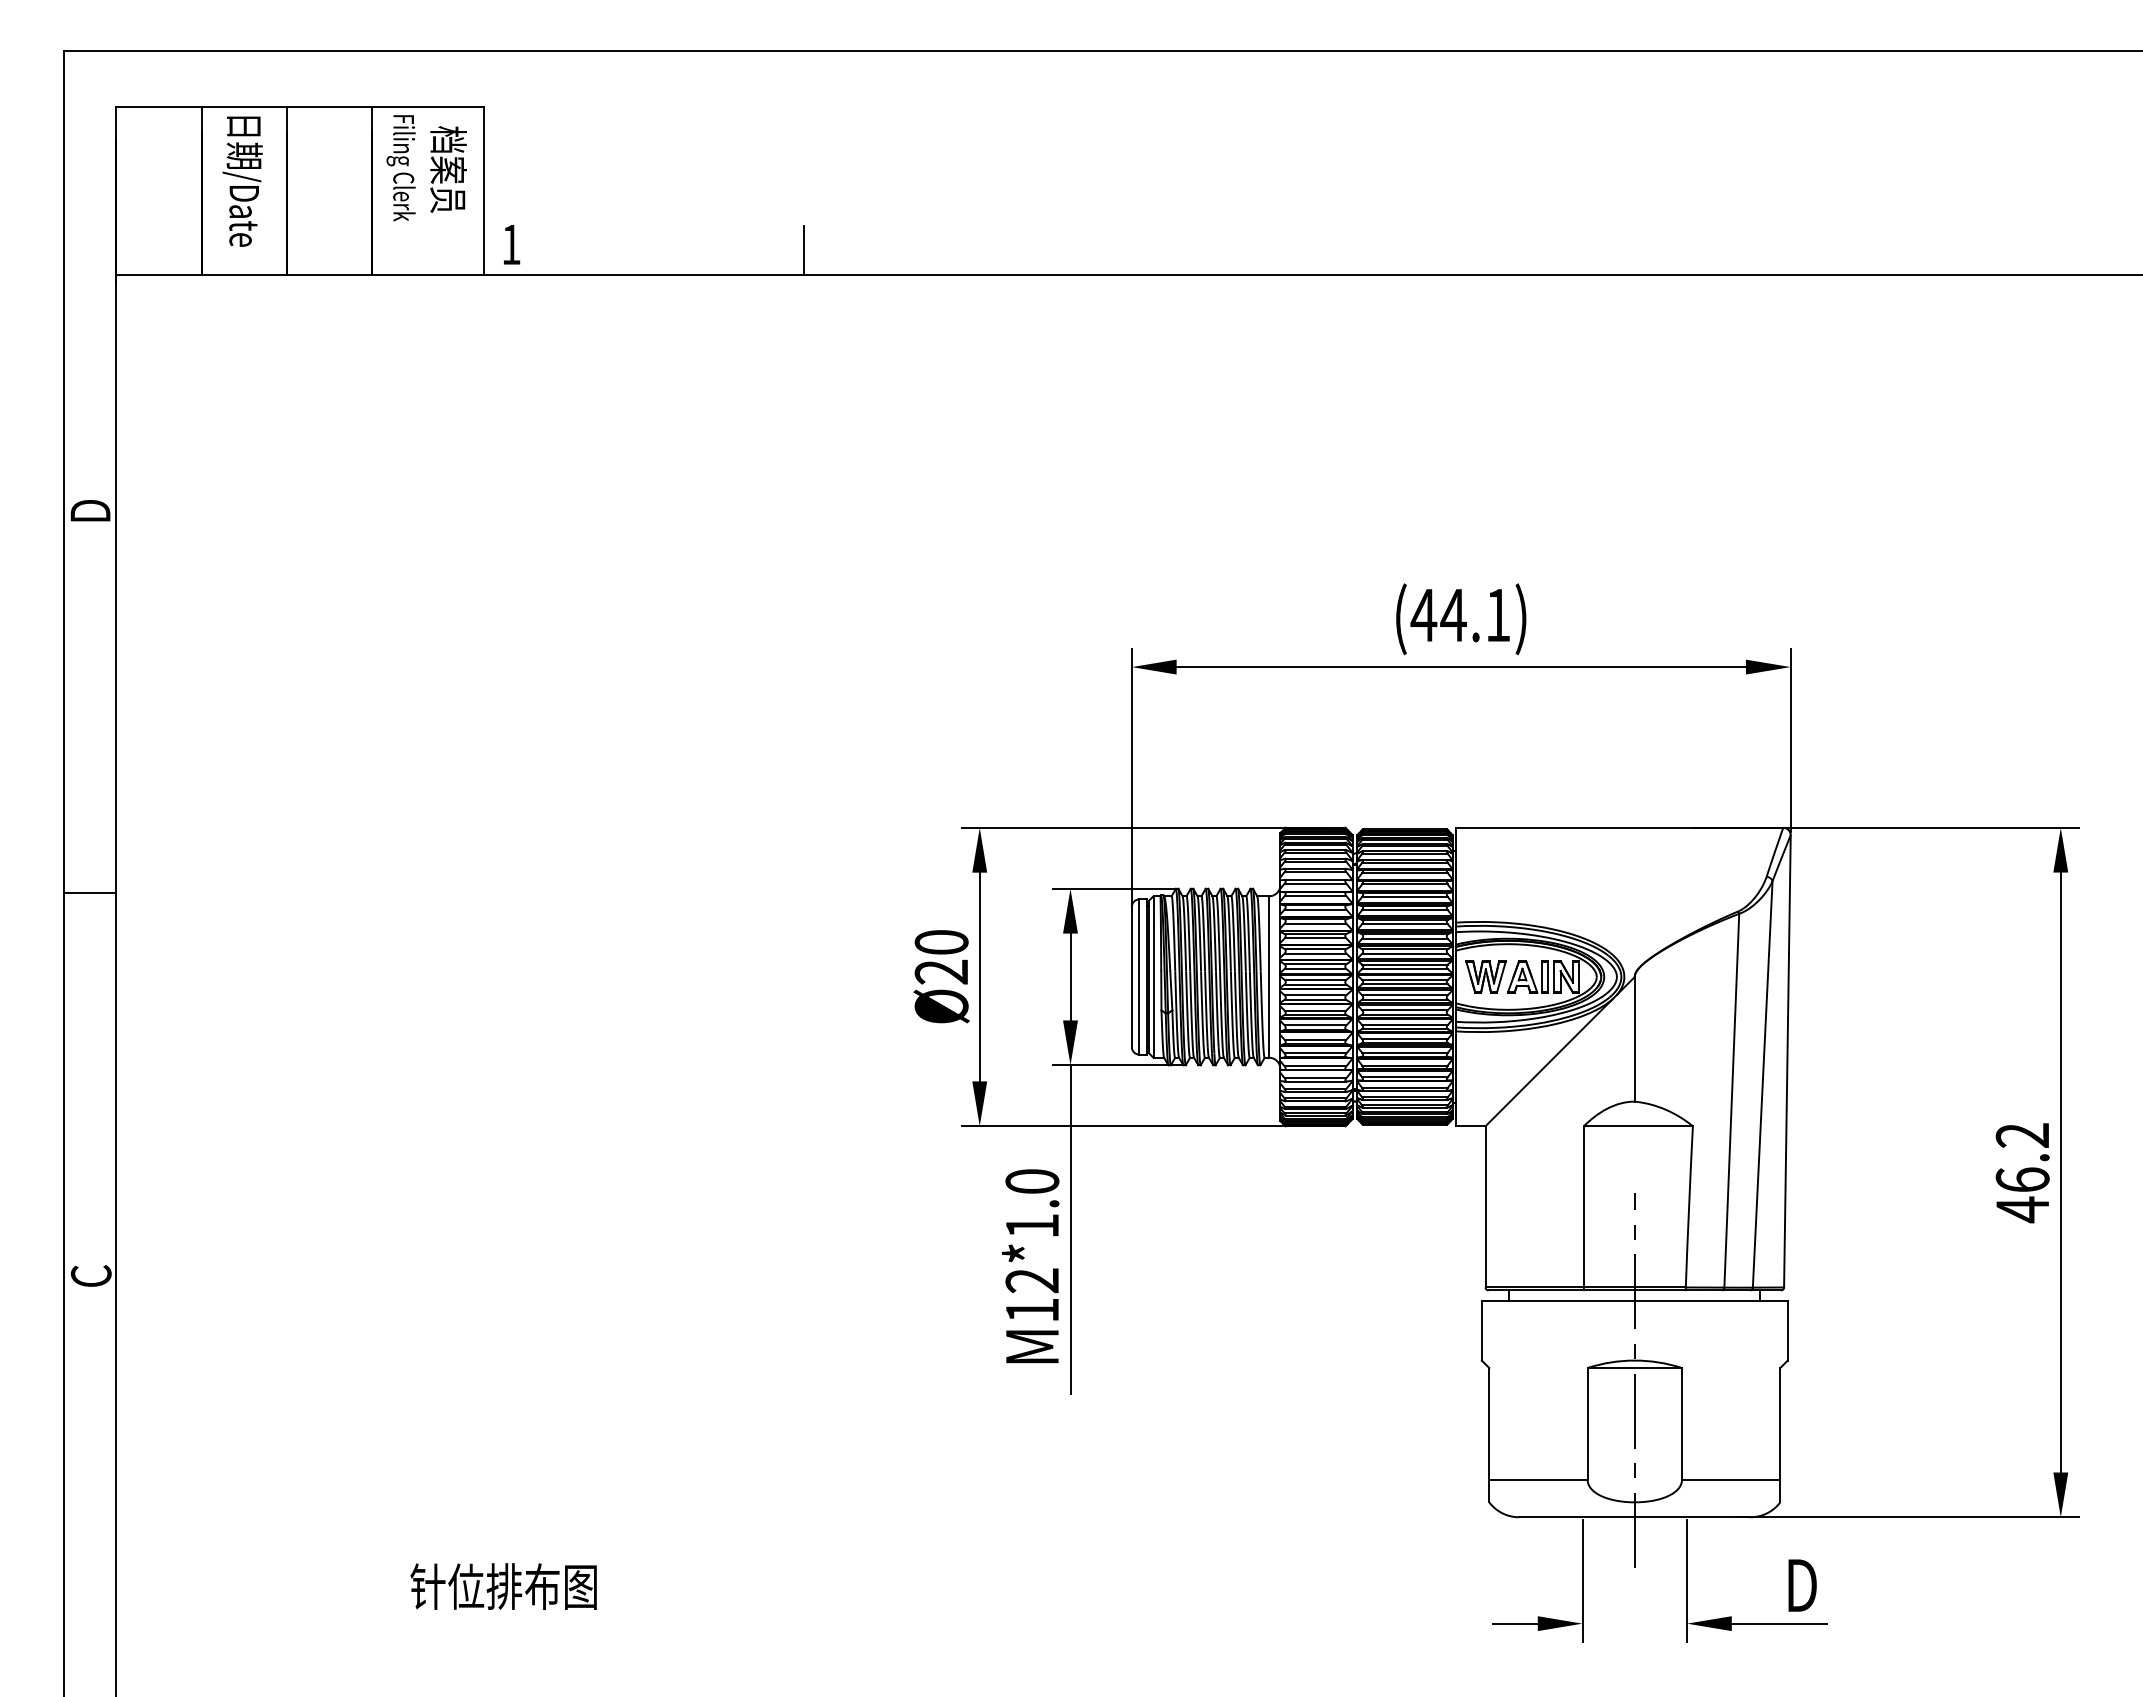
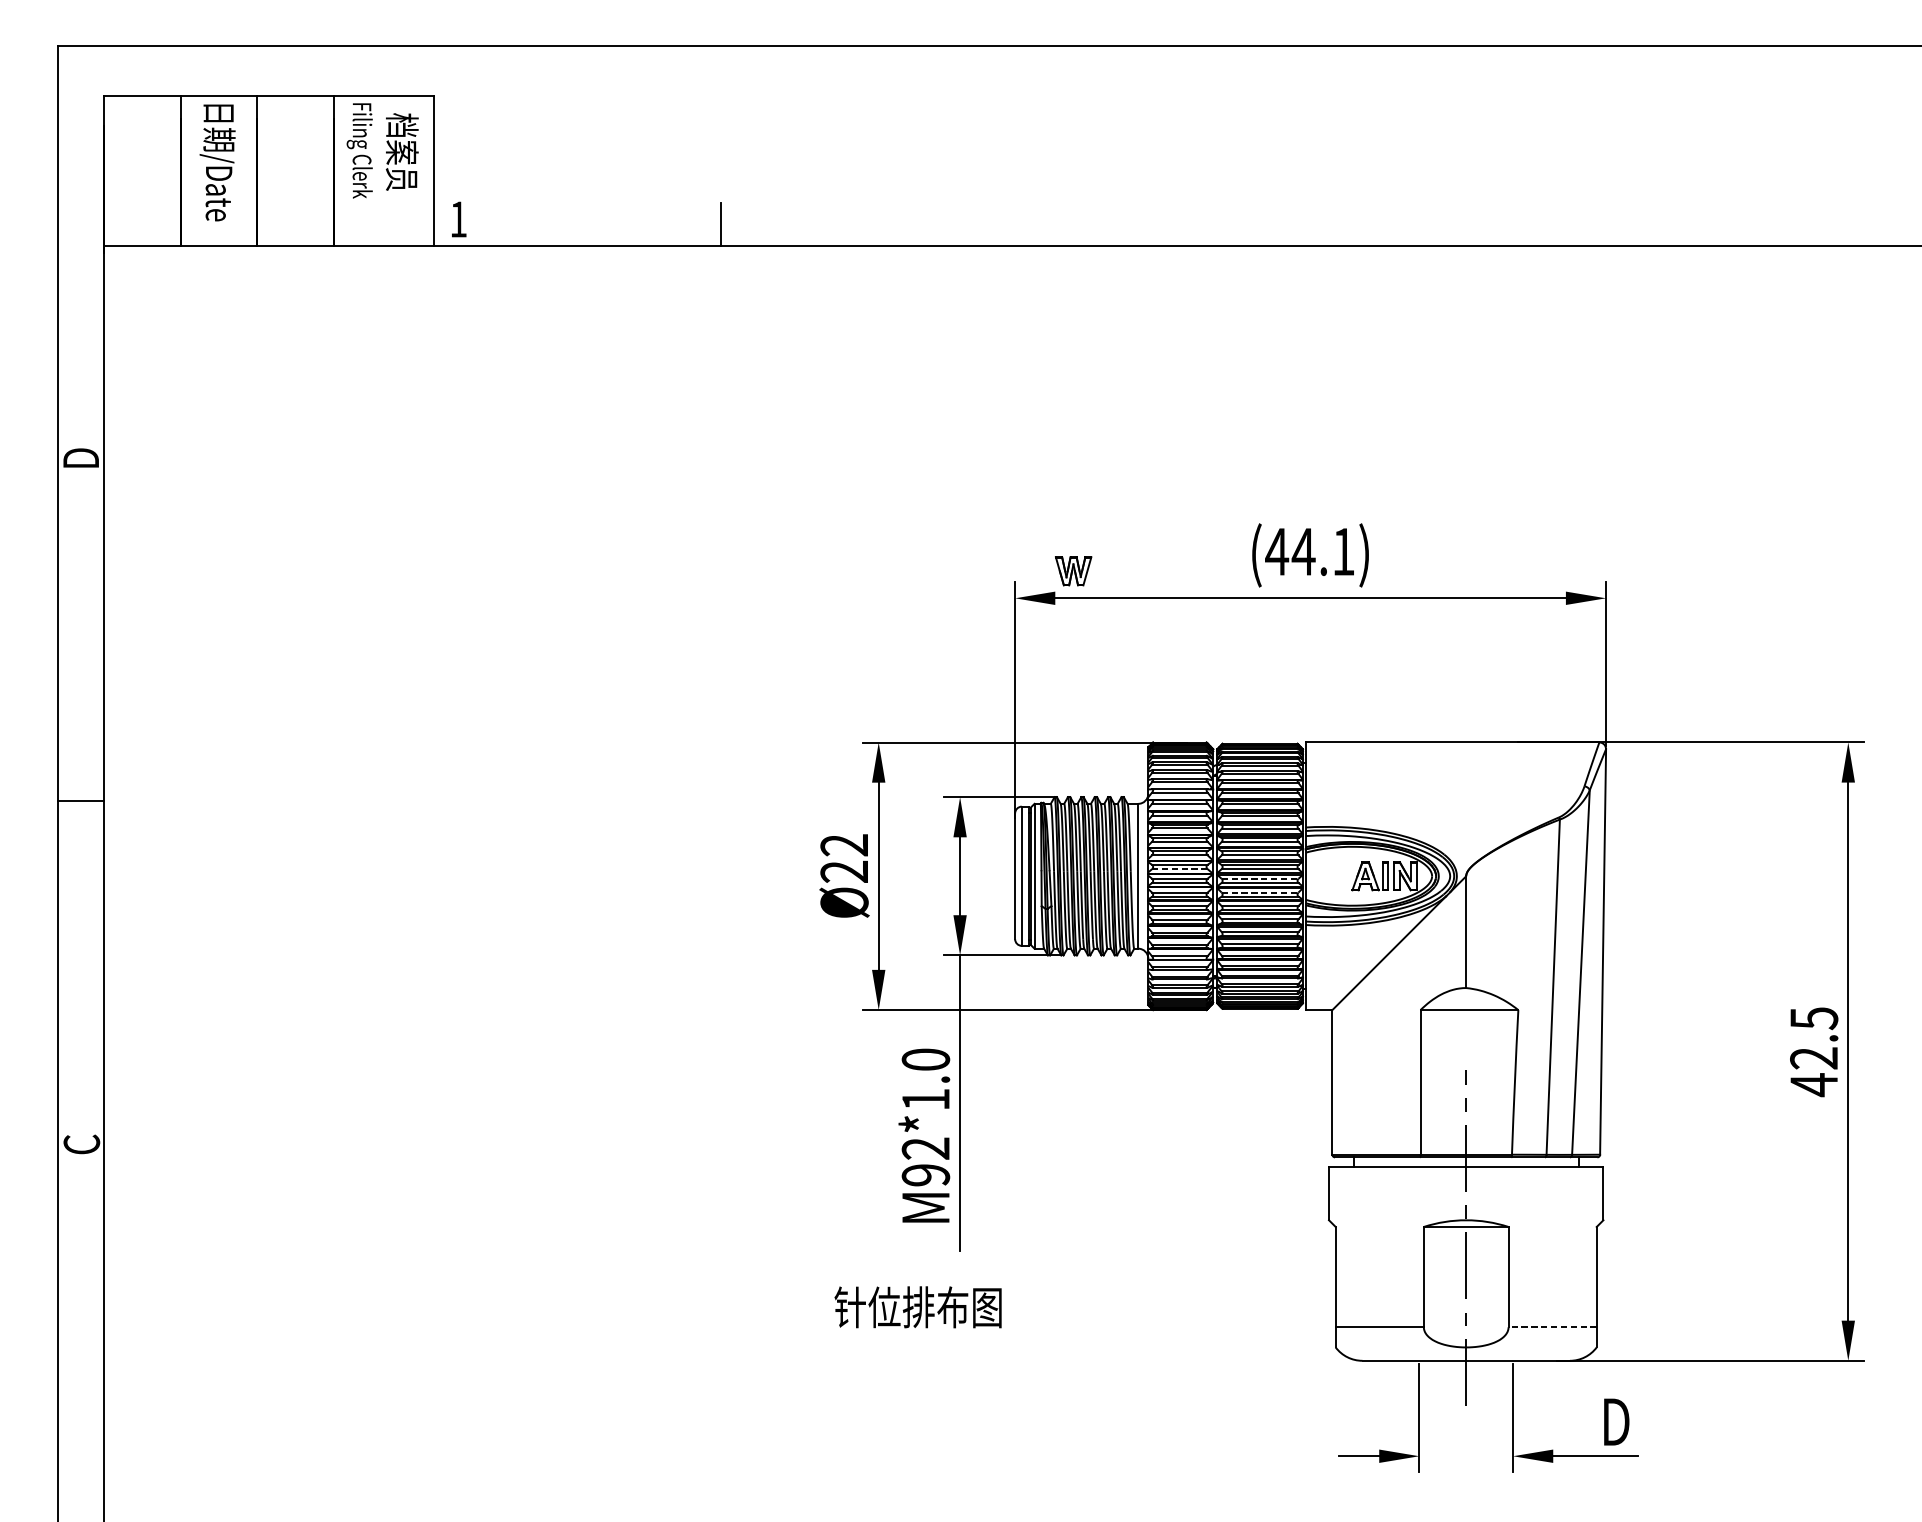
text: (941, 942) -> (844, 845), Ø20 -> Ø22
line: (1315, 969) -> (1179, 869), solid -> dashed
part: (1485, 976) -> (1073, 570), moved
line: (1404, 979) -> (1259, 878), solid -> dashed
line: (1404, 995) -> (1259, 892), solid -> dashed
text: (2022, 1157) -> (1813, 1038), 46.2 -> 42.5
text: (1032, 1310) -> (926, 1175), M12*1.0 -> M92*1.0
line: (1730, 1479) -> (1552, 1326), solid -> dashed
text: (503, 1586) -> (917, 1307), moved

